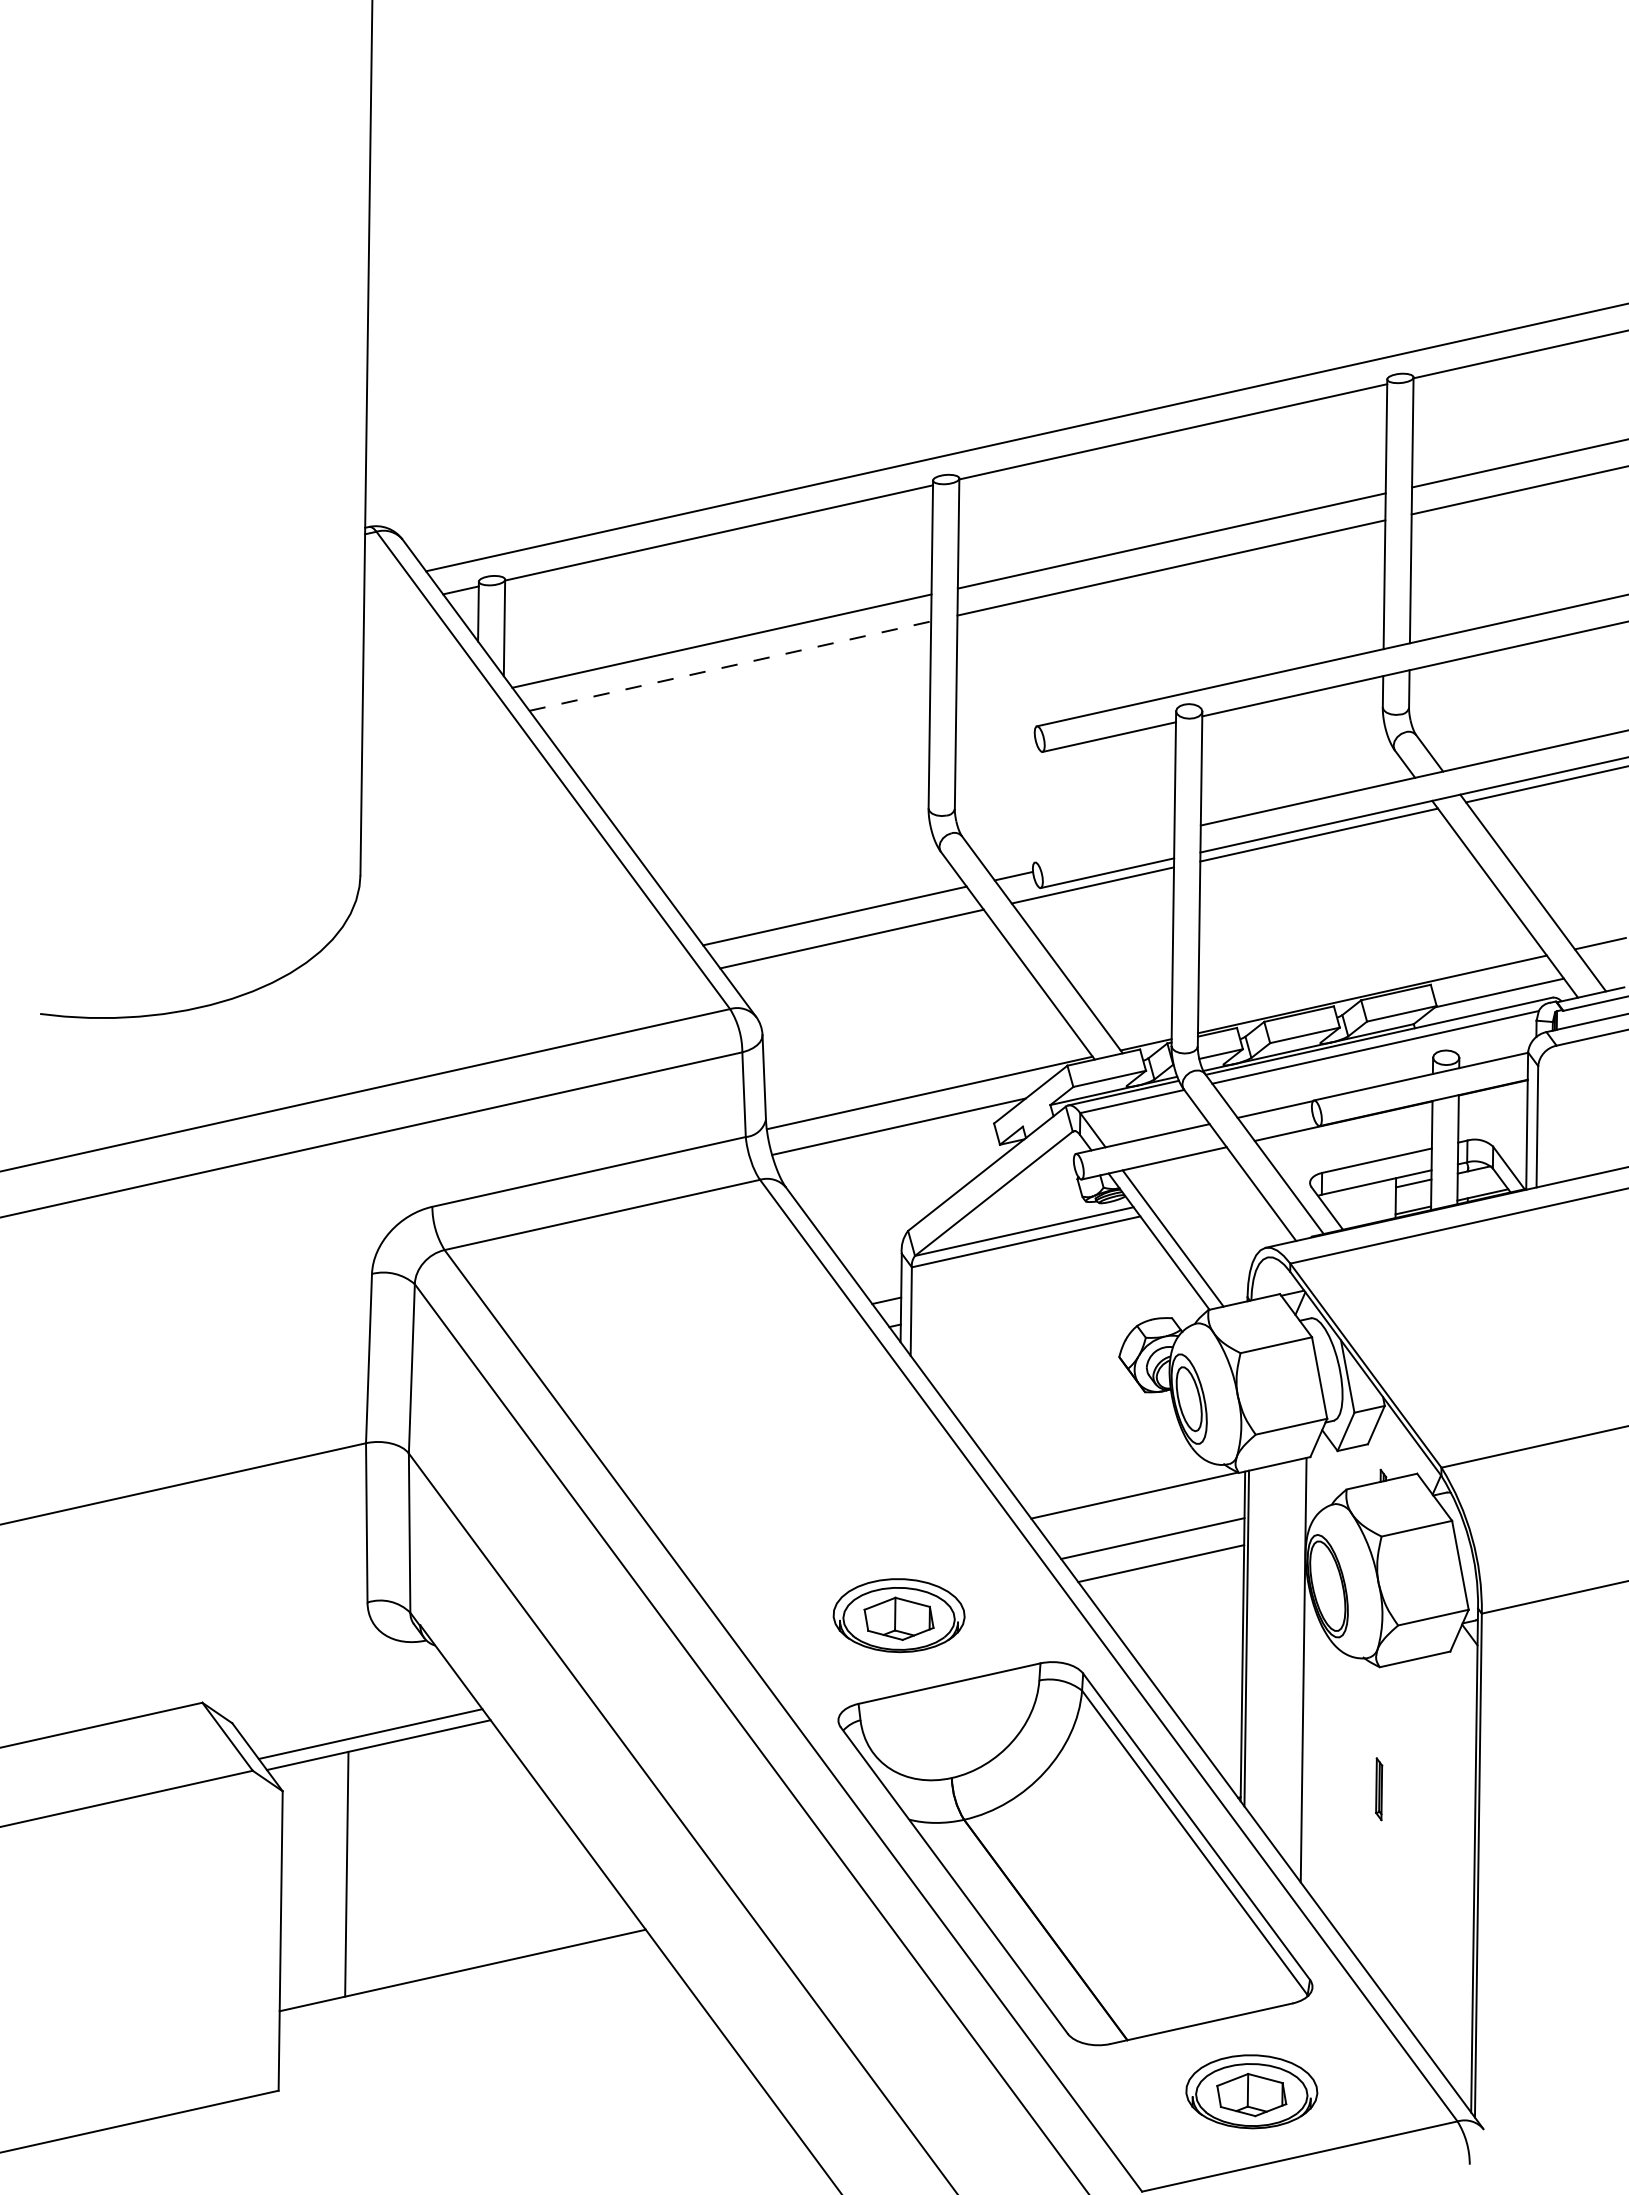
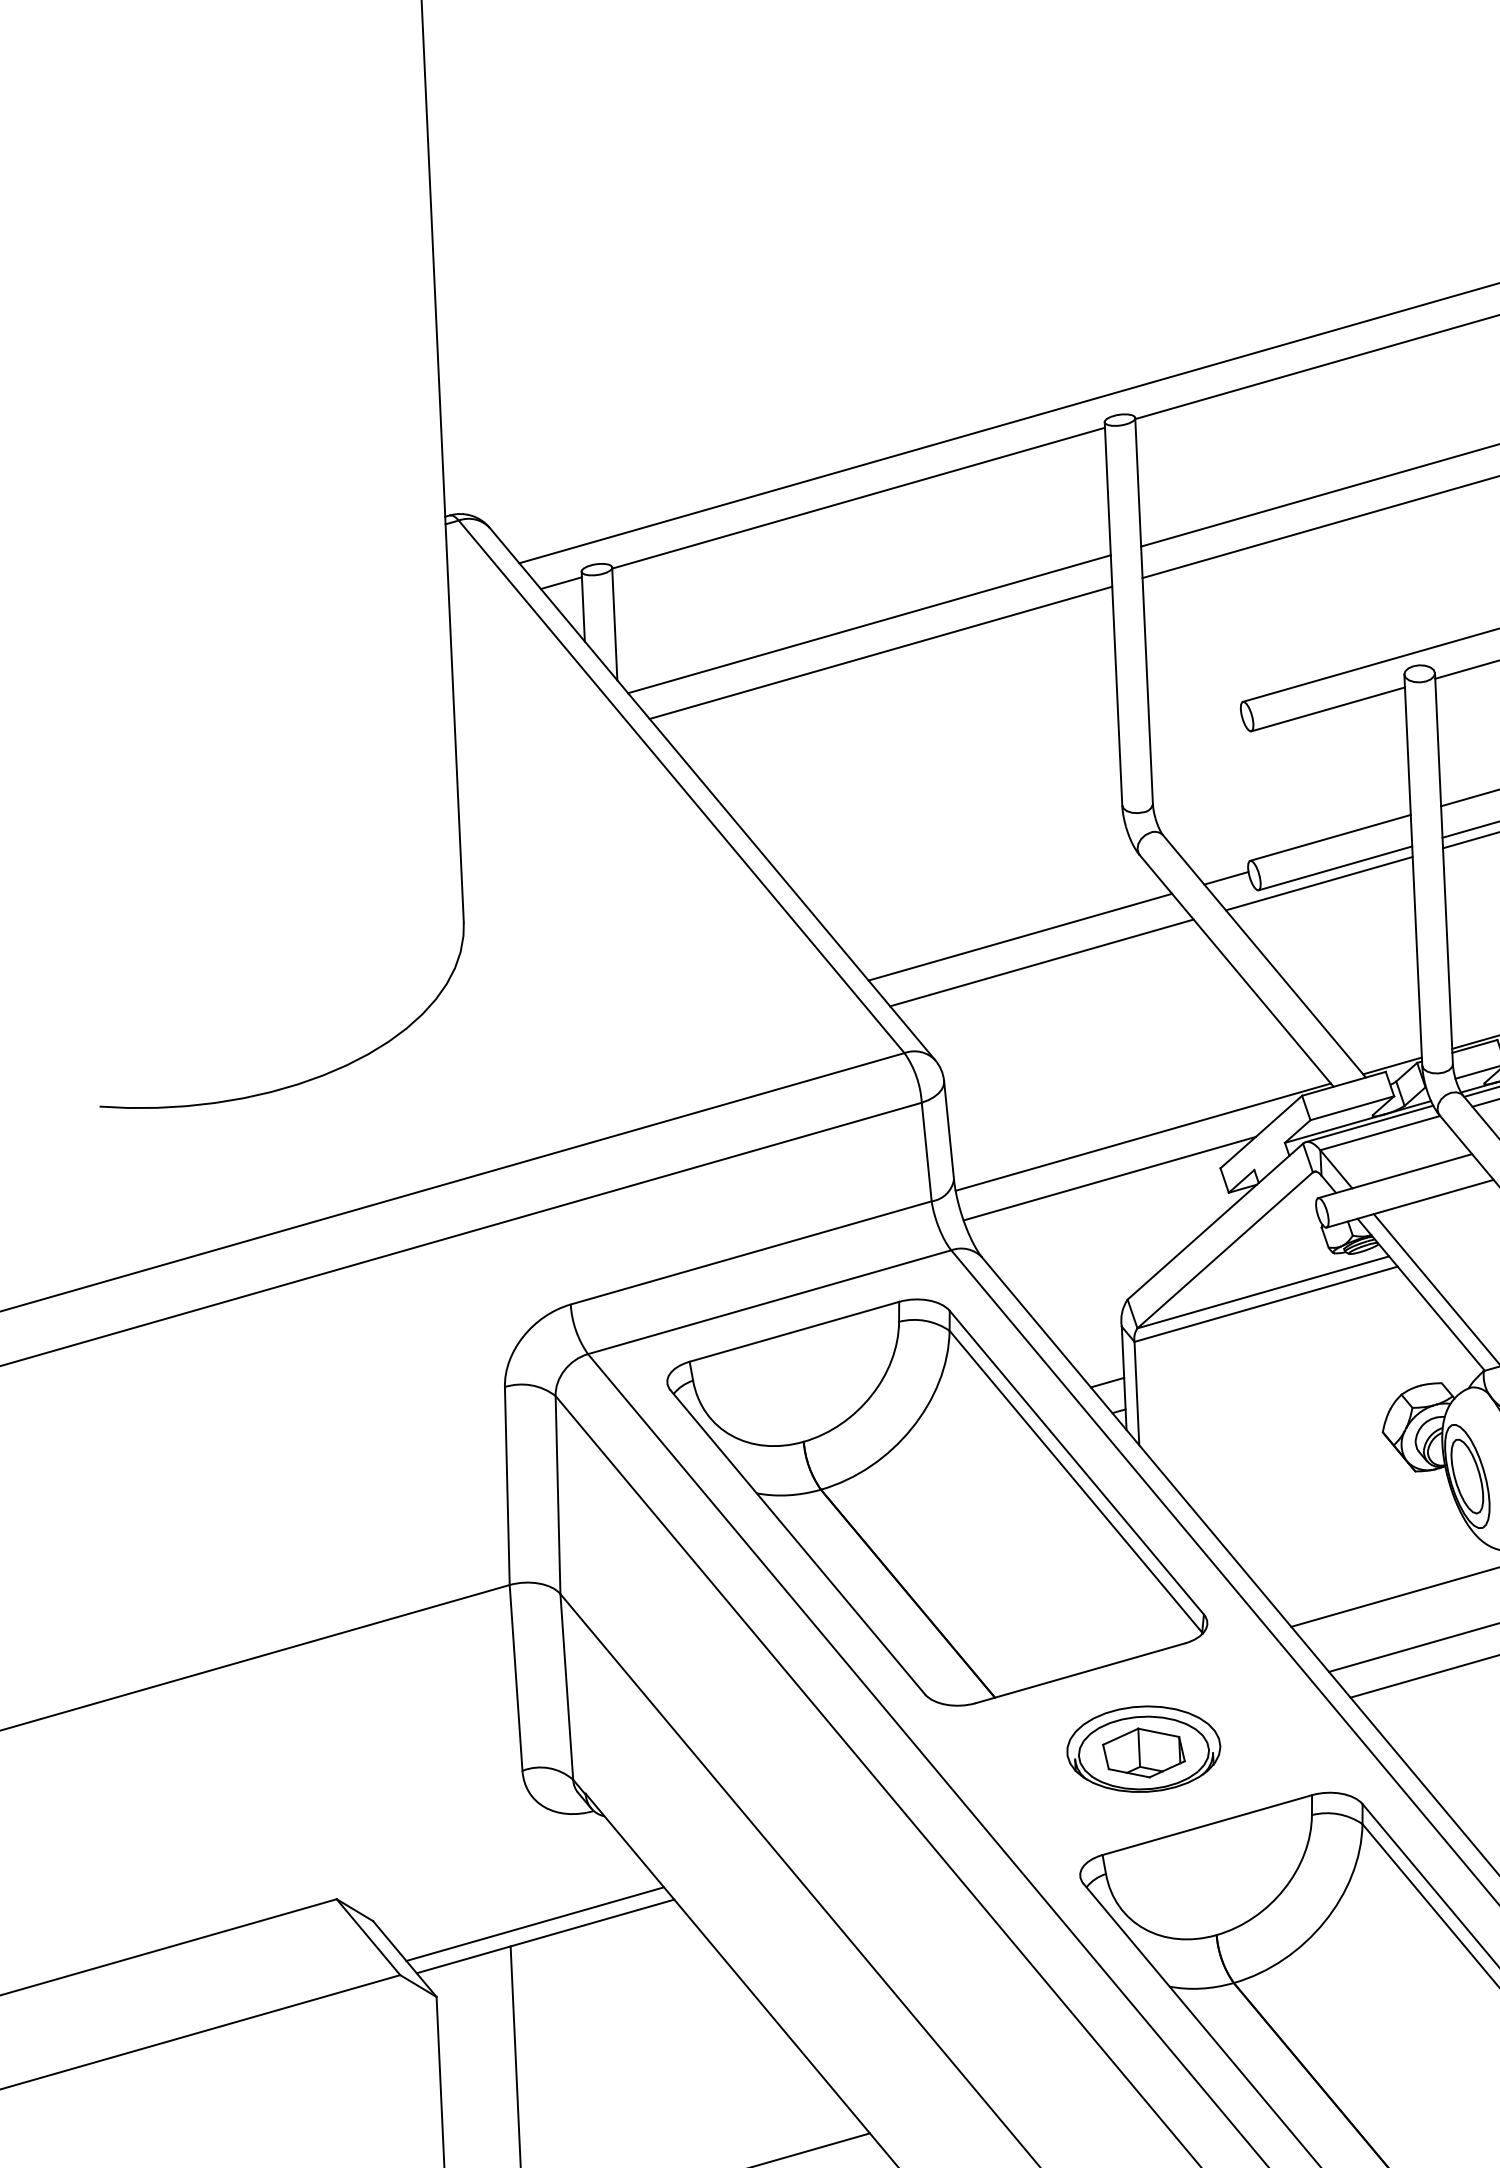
line: (730, 666) -> (881, 653), dashed -> solid
line: (1104, 846) -> (1330, 837), added
part: (735, 1394) -> (937, 1502), added

